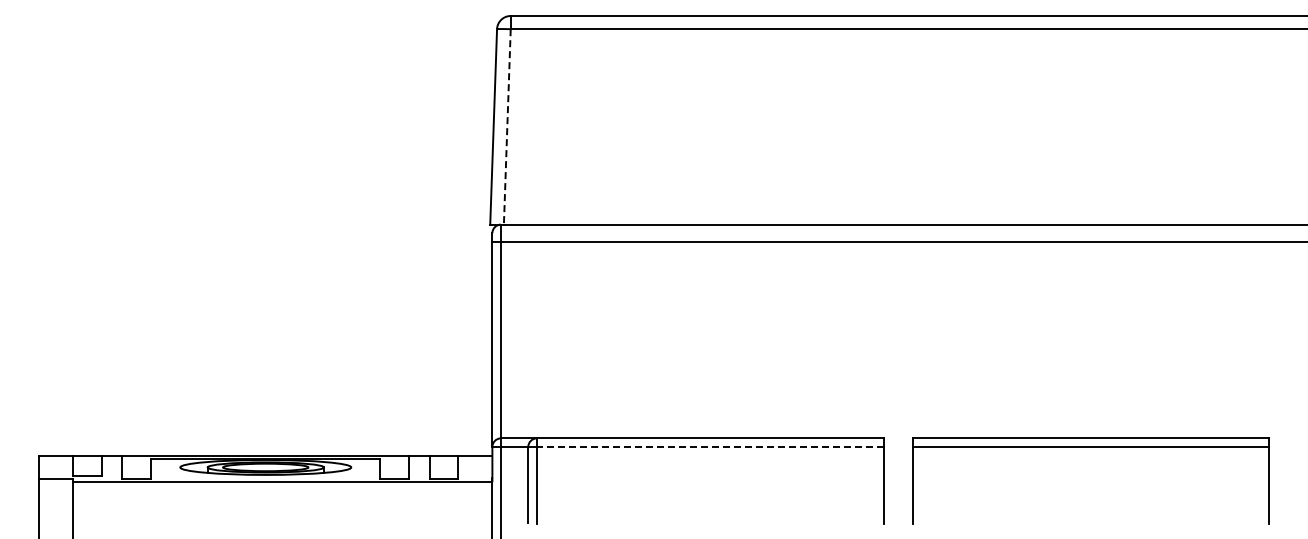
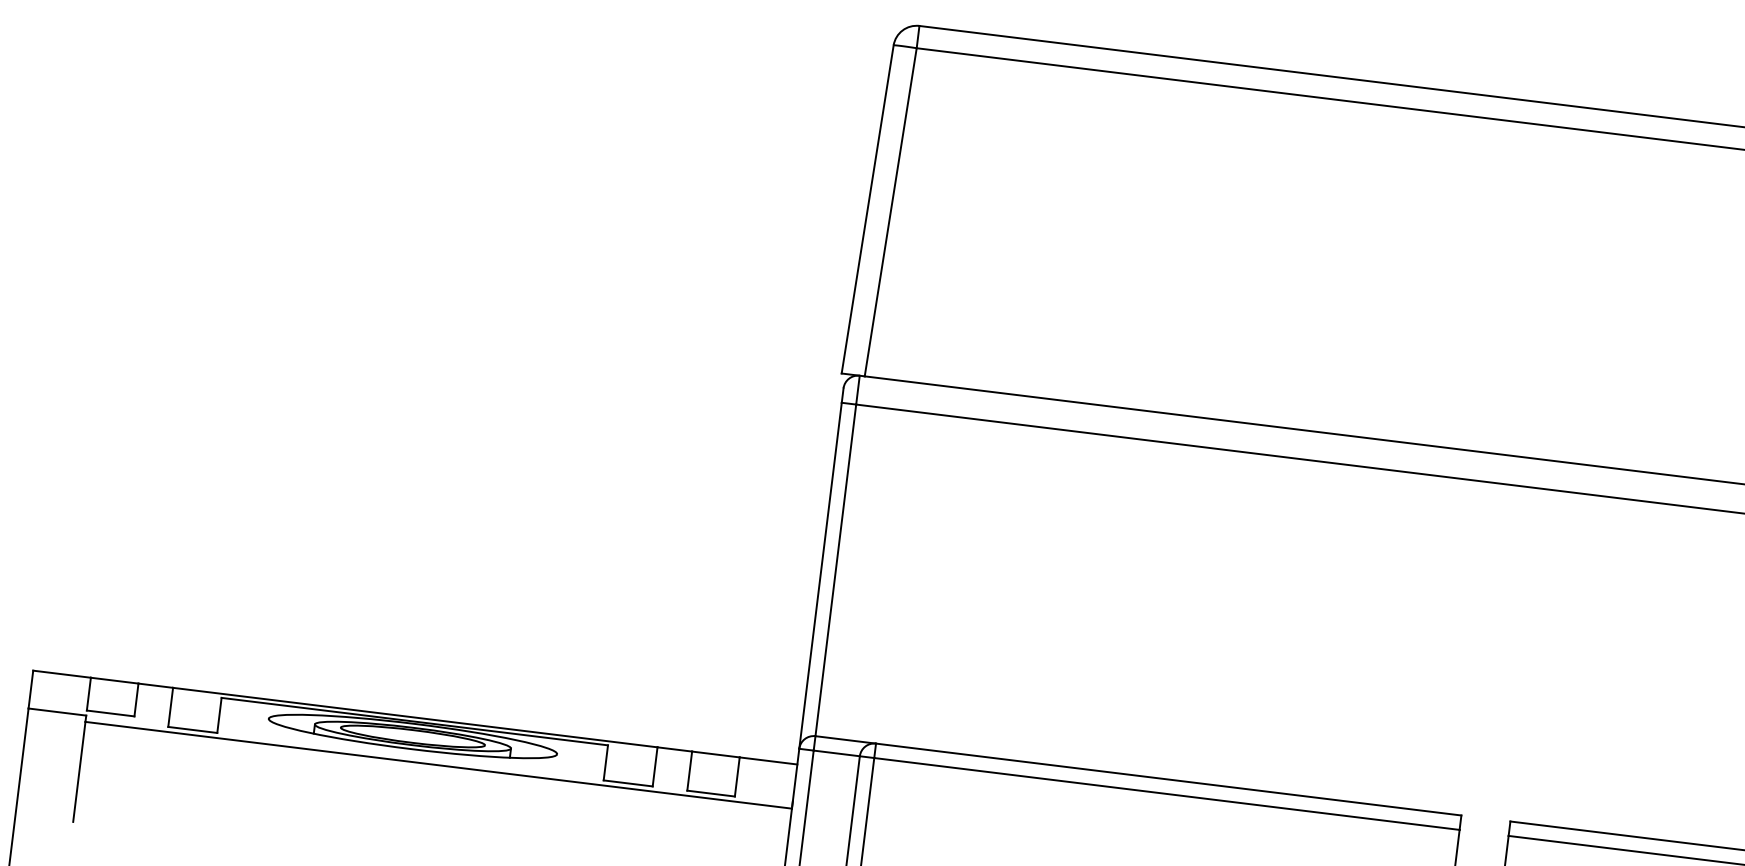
line: (507, 126) -> (891, 211), dashed -> solid
line: (710, 446) -> (1167, 793), dashed -> solid

